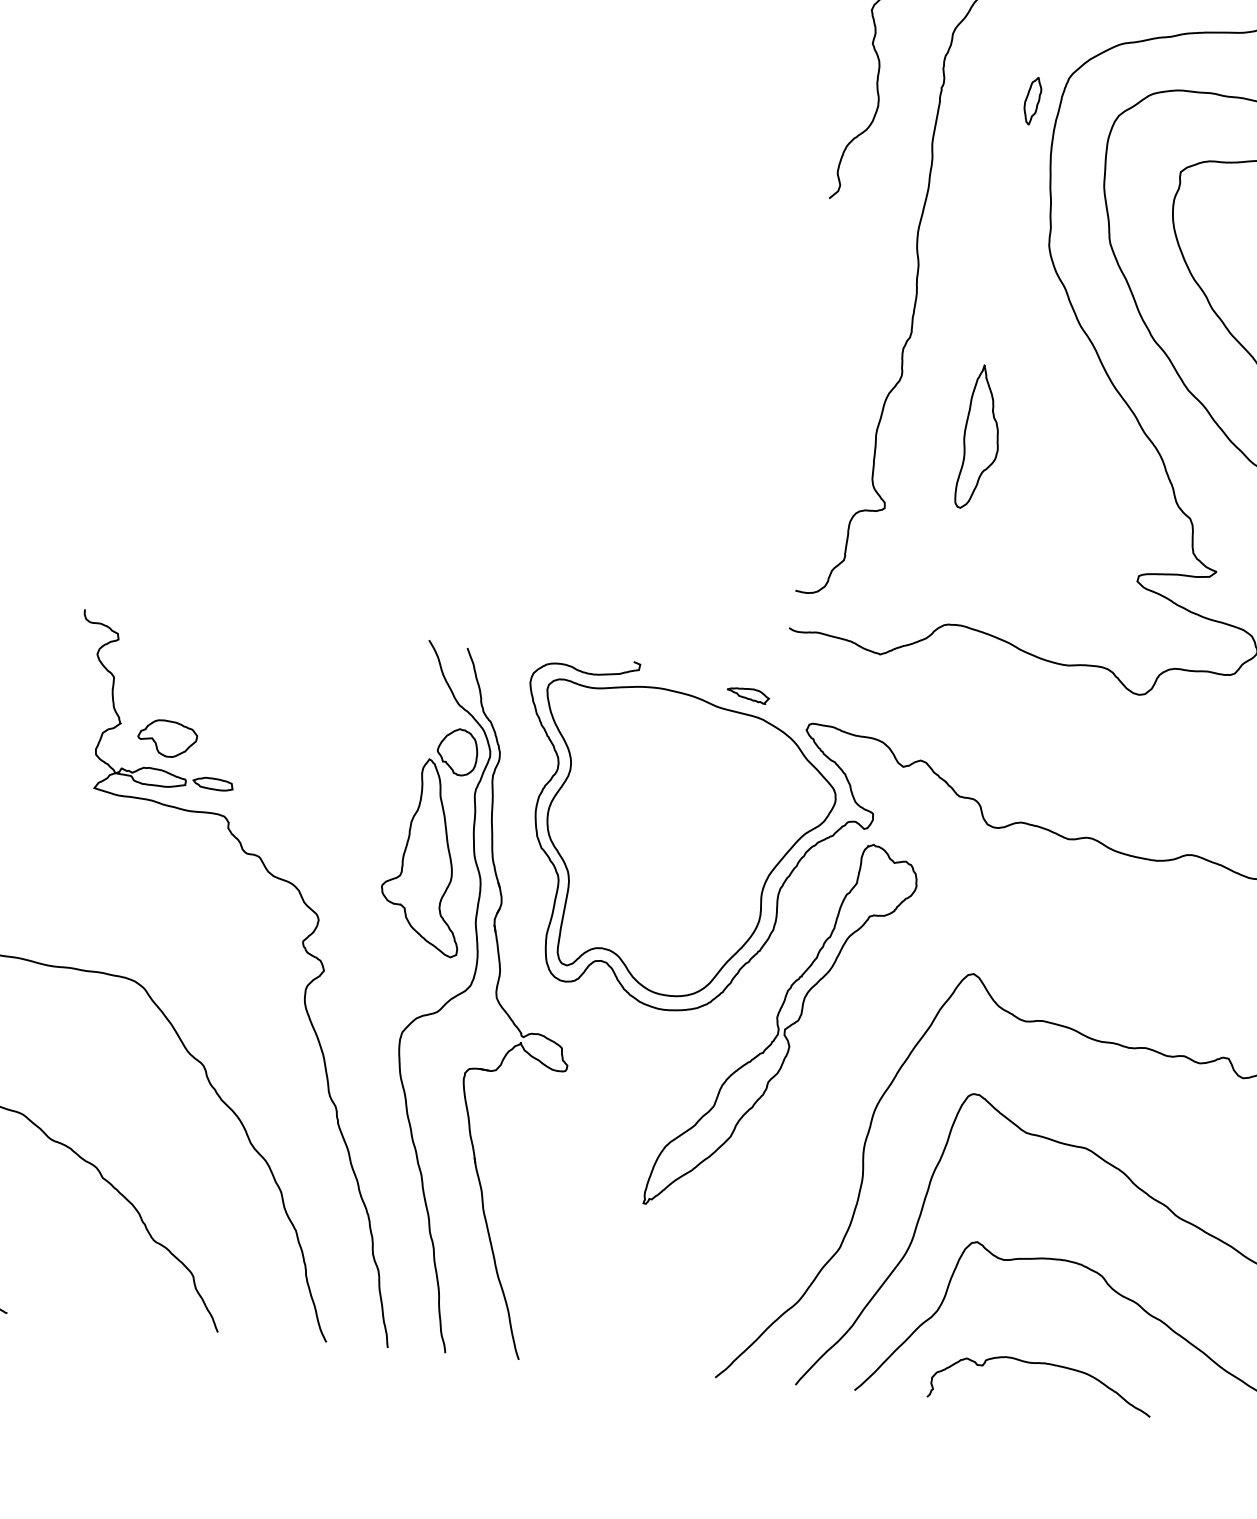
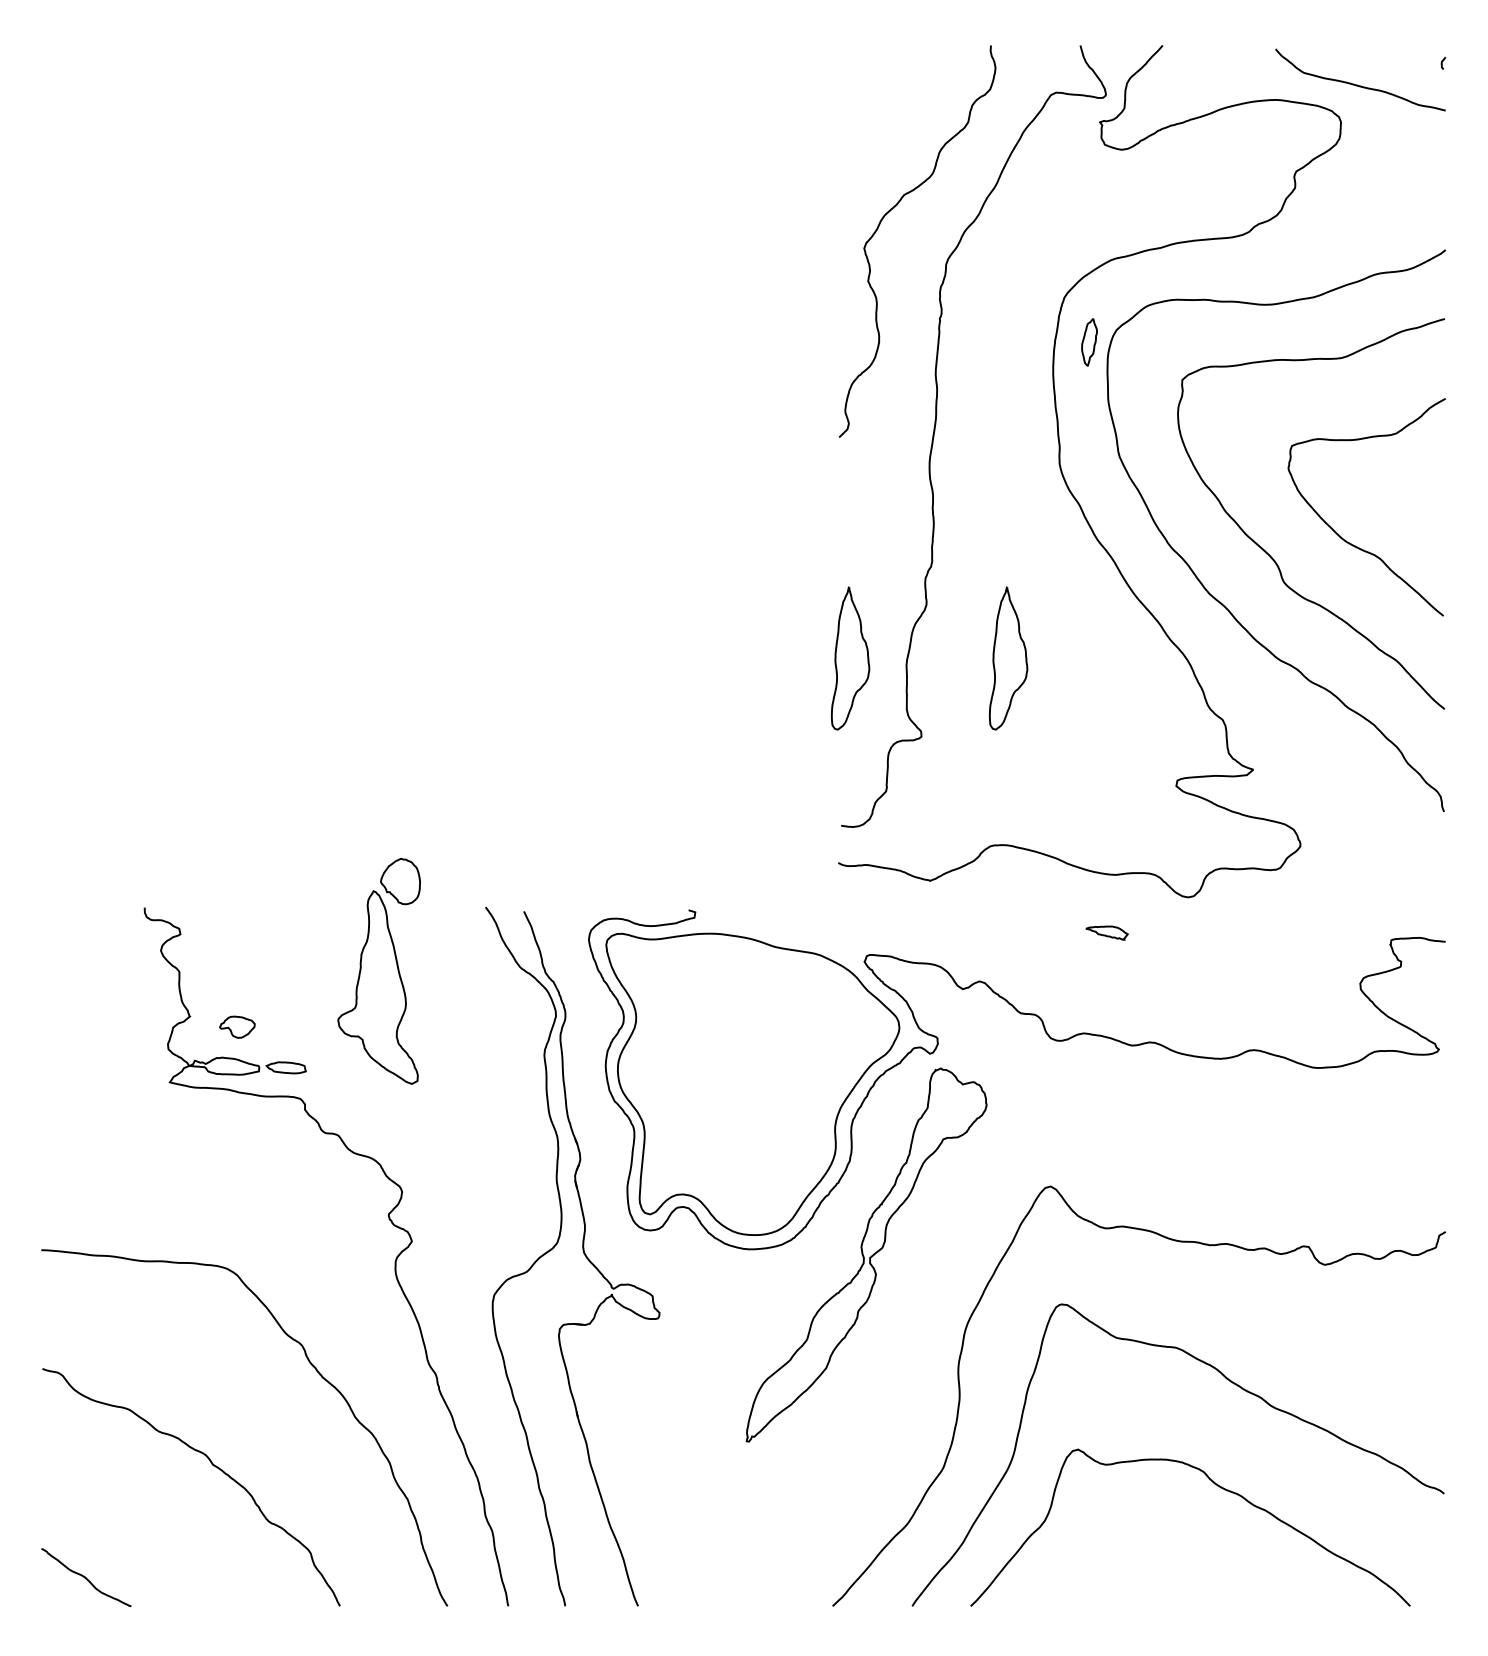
part: (1032, 101) -> (1089, 342), moved
part: (820, 422) -> (850, 658), added
part: (747, 694) -> (1106, 932), moved
part: (167, 737) -> (237, 1026), size x0.6
part: (427, 840) -> (378, 971), moved
curve: (1036, 1364) -> (1147, 1564), removed

